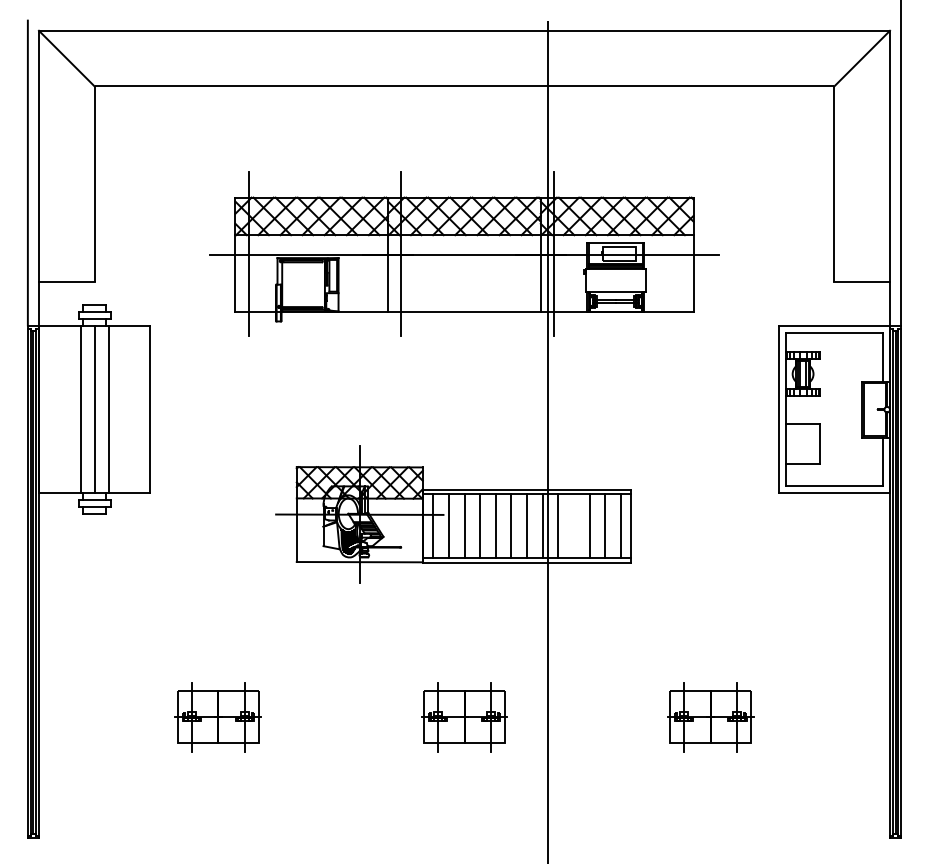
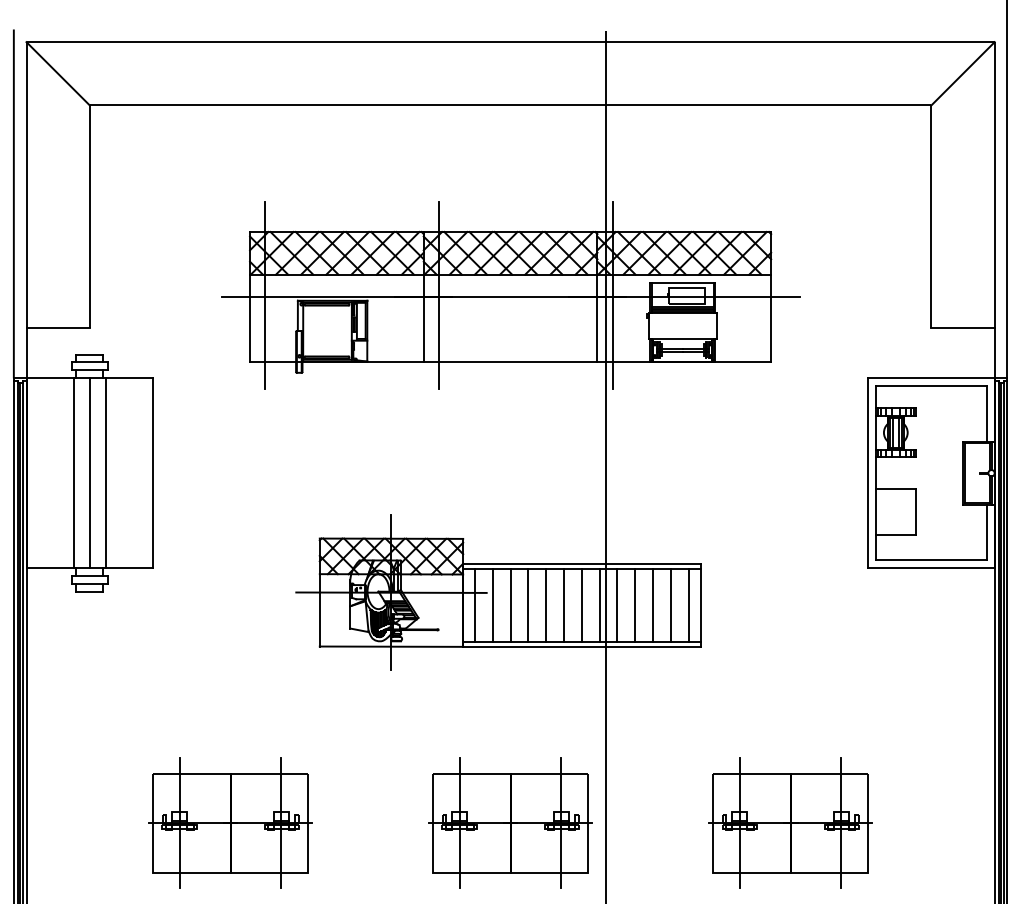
line: (574, 525) -> (635, 604), added
part: (218, 717) -> (230, 823), size x1.67
part: (464, 717) -> (510, 823), size x1.67
part: (710, 717) -> (790, 823), size x1.67

